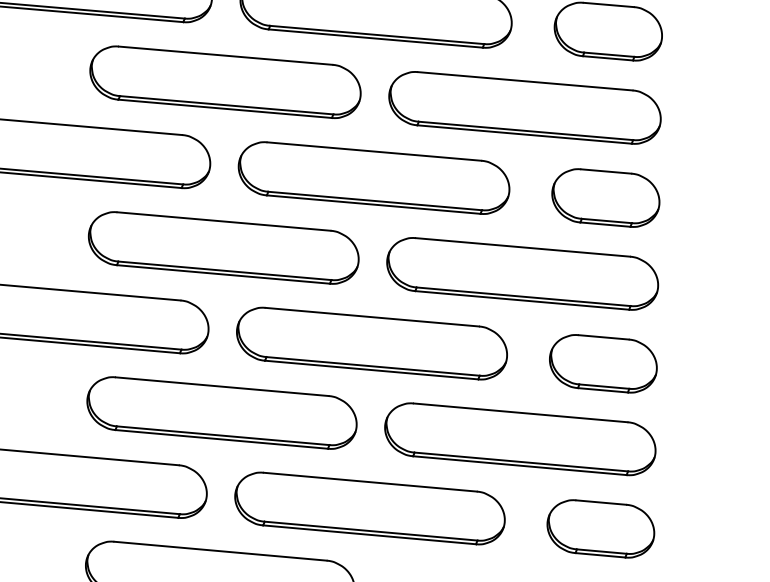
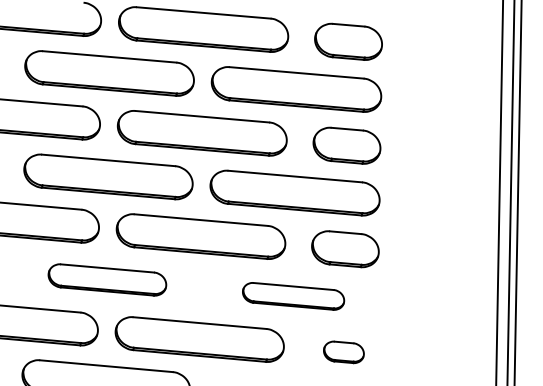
part: (222, 412) -> (107, 279), size x0.7
part: (520, 439) -> (293, 296), size x0.6
part: (600, 529) -> (343, 352), size x0.6

